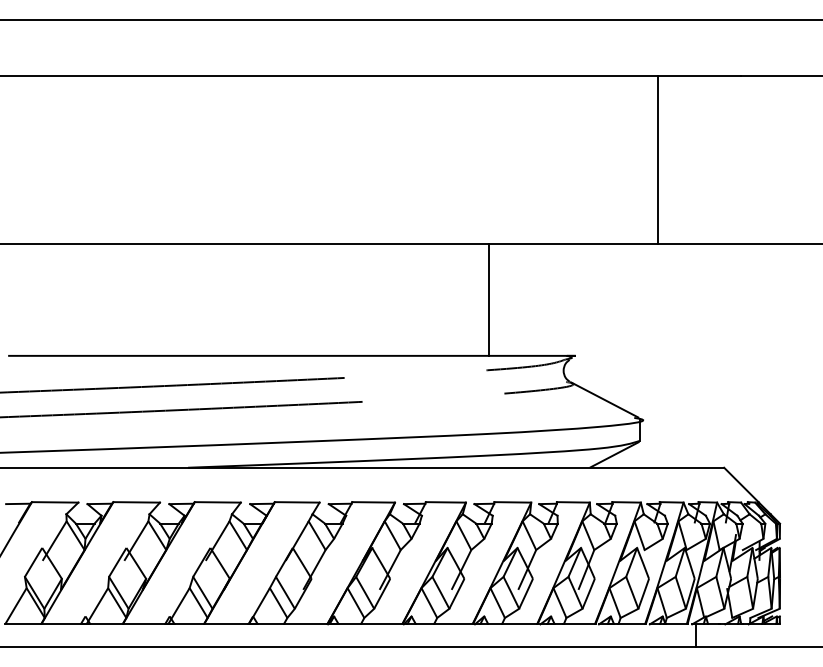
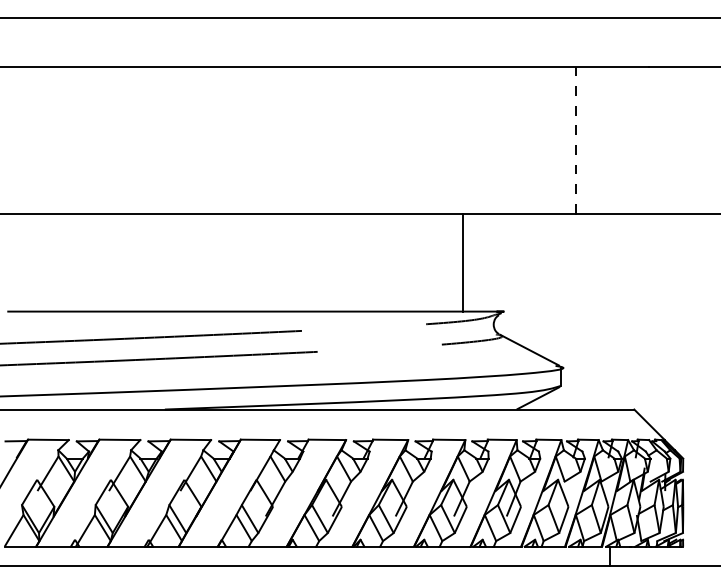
line: (658, 159) -> (576, 139), solid -> dashed
line: (489, 299) -> (462, 262), moved

